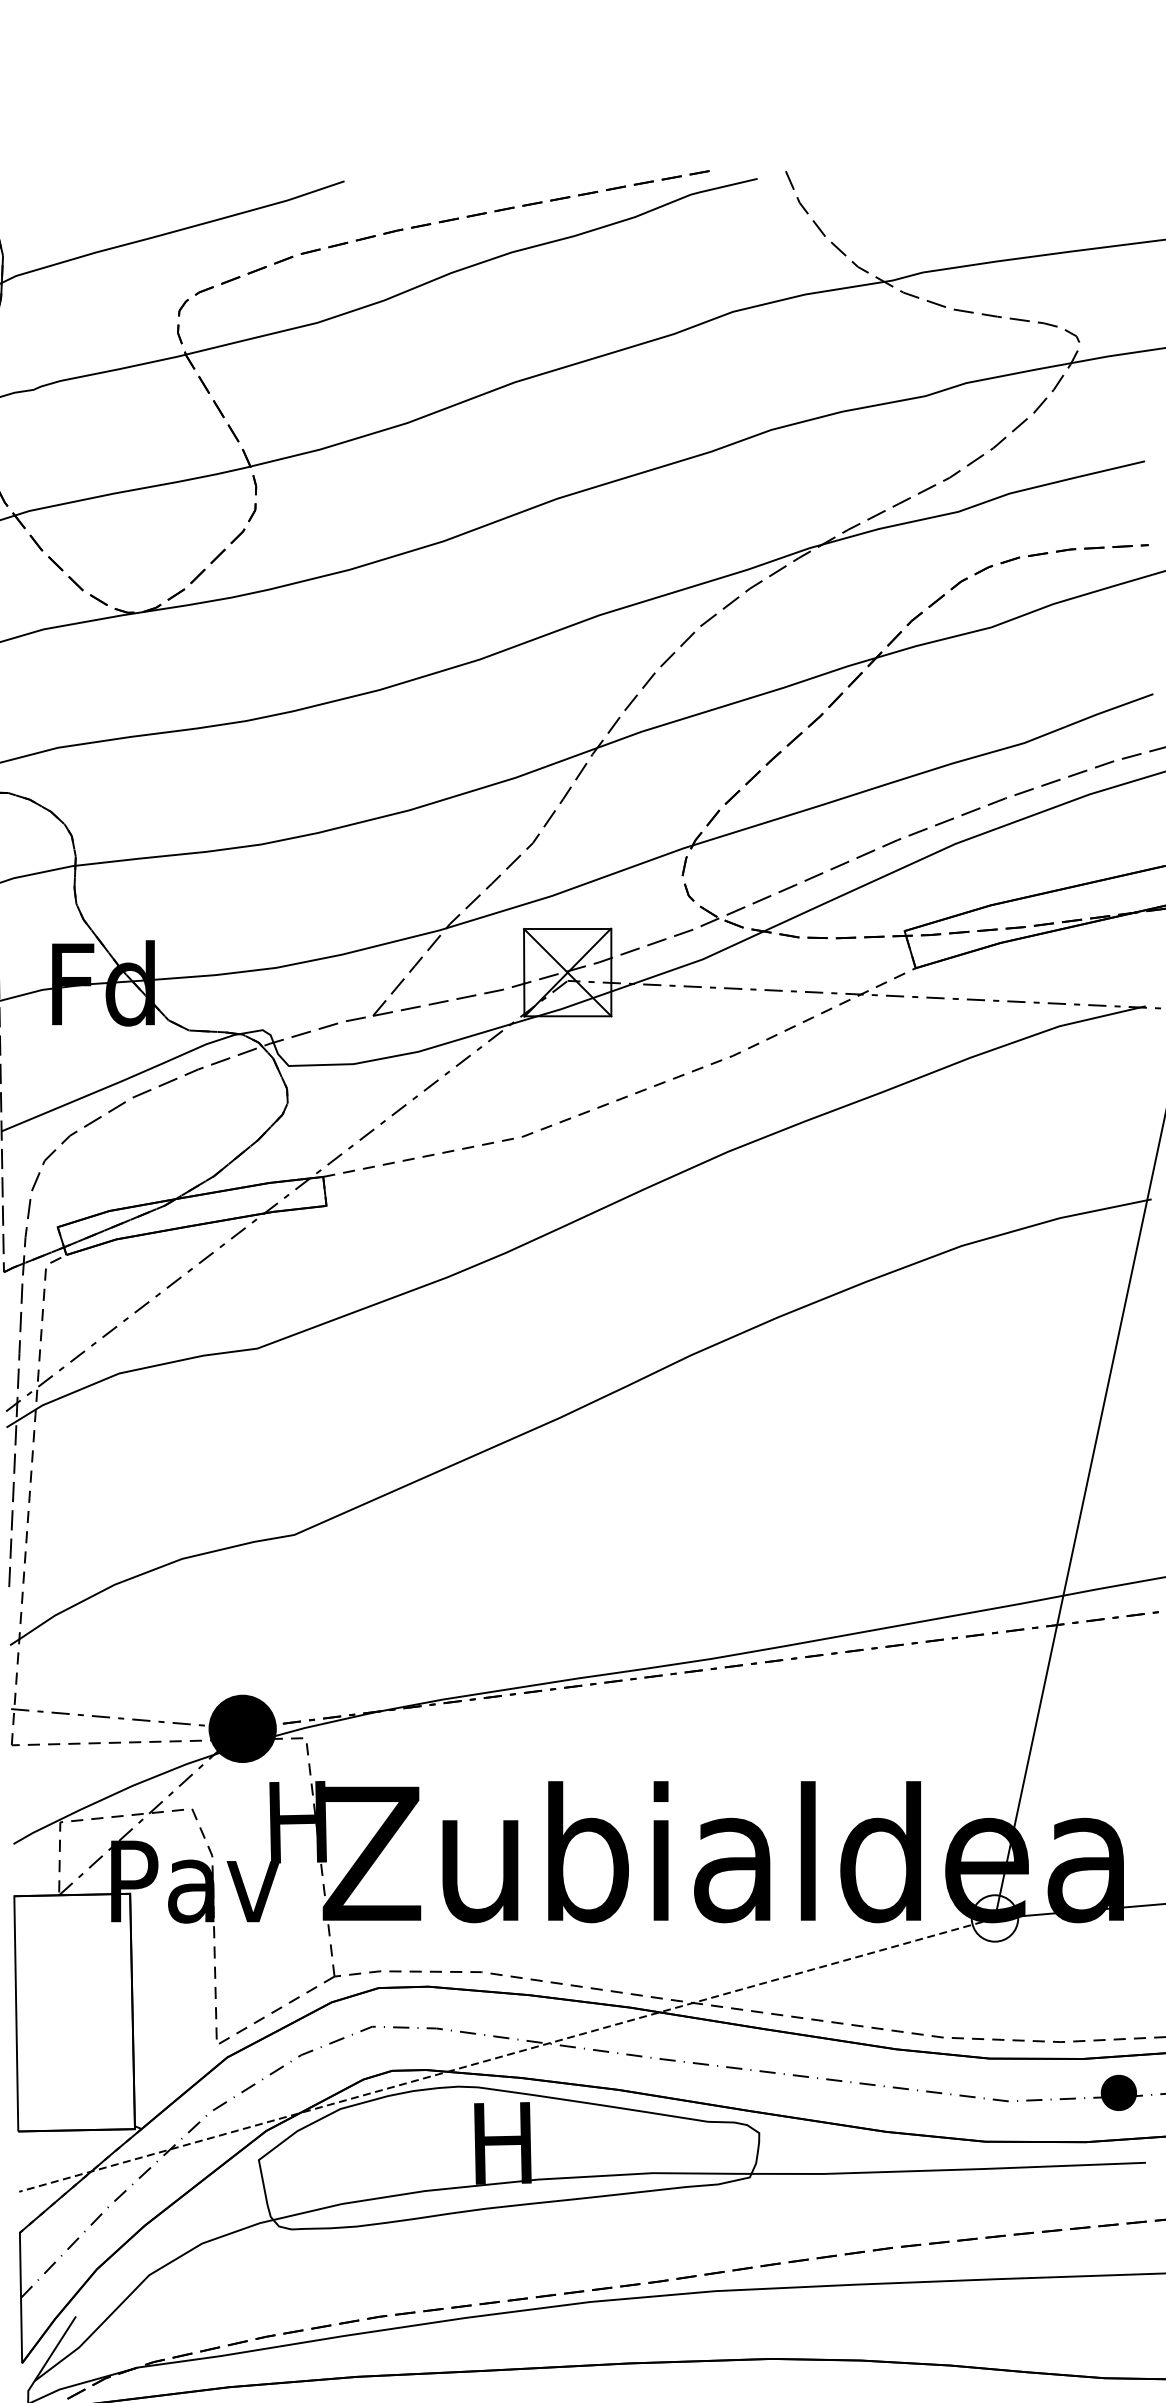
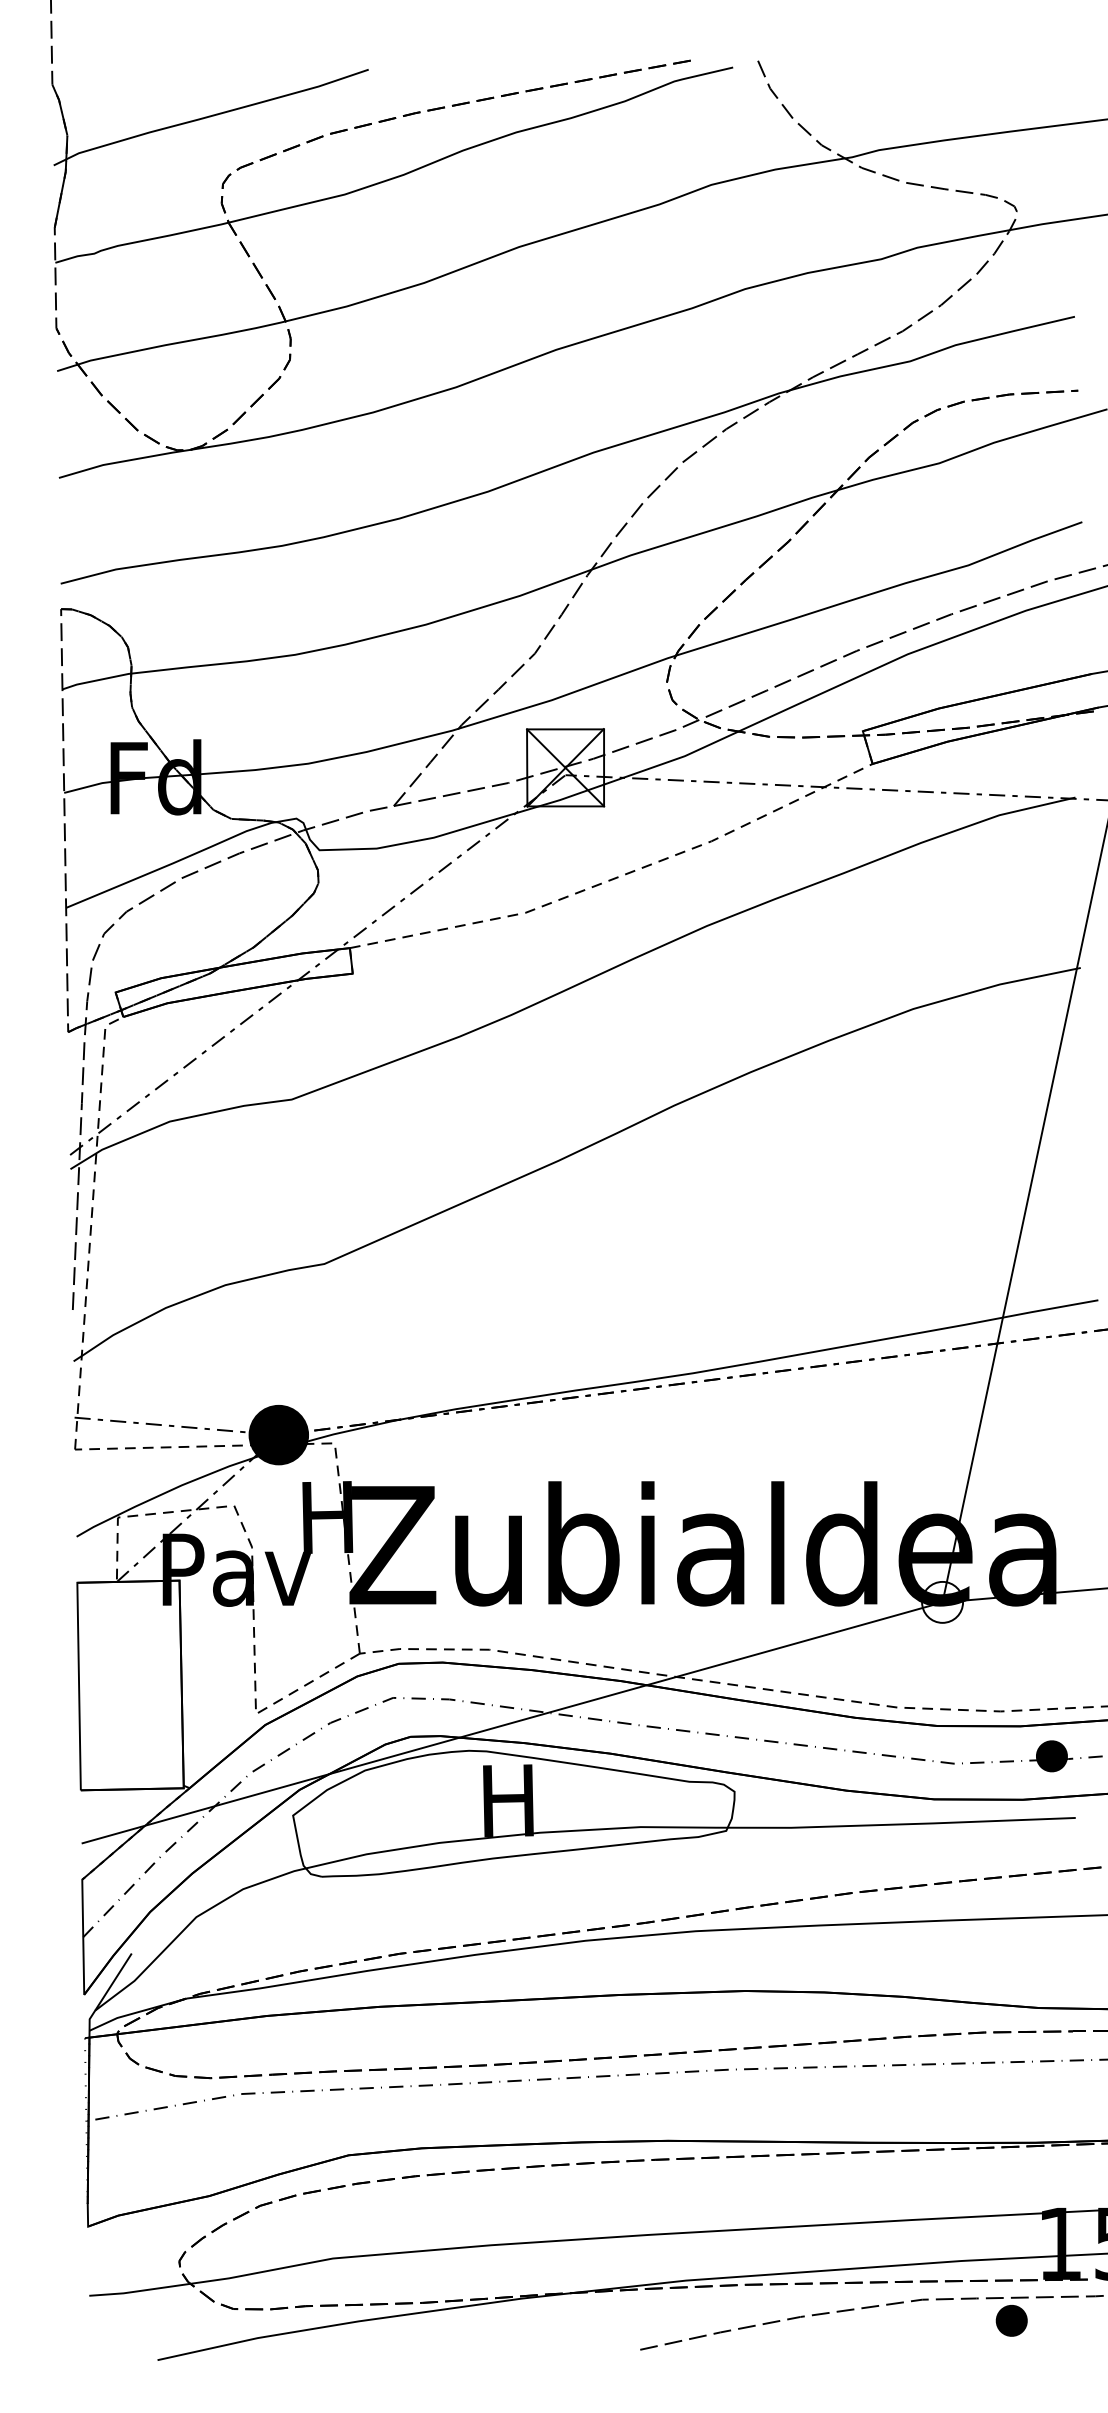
line: (506, 2055) -> (511, 1723), dashed -> solid

